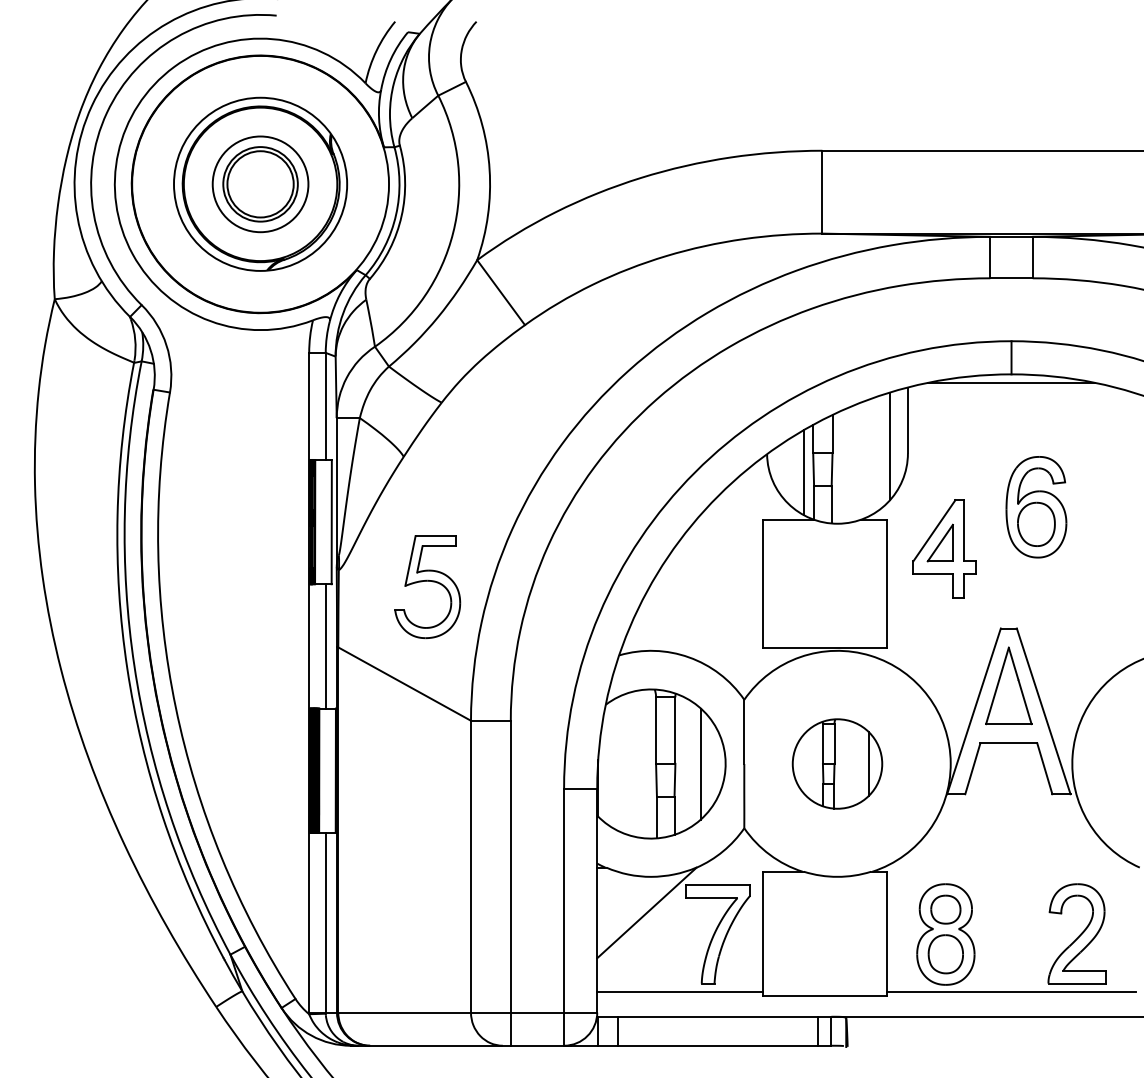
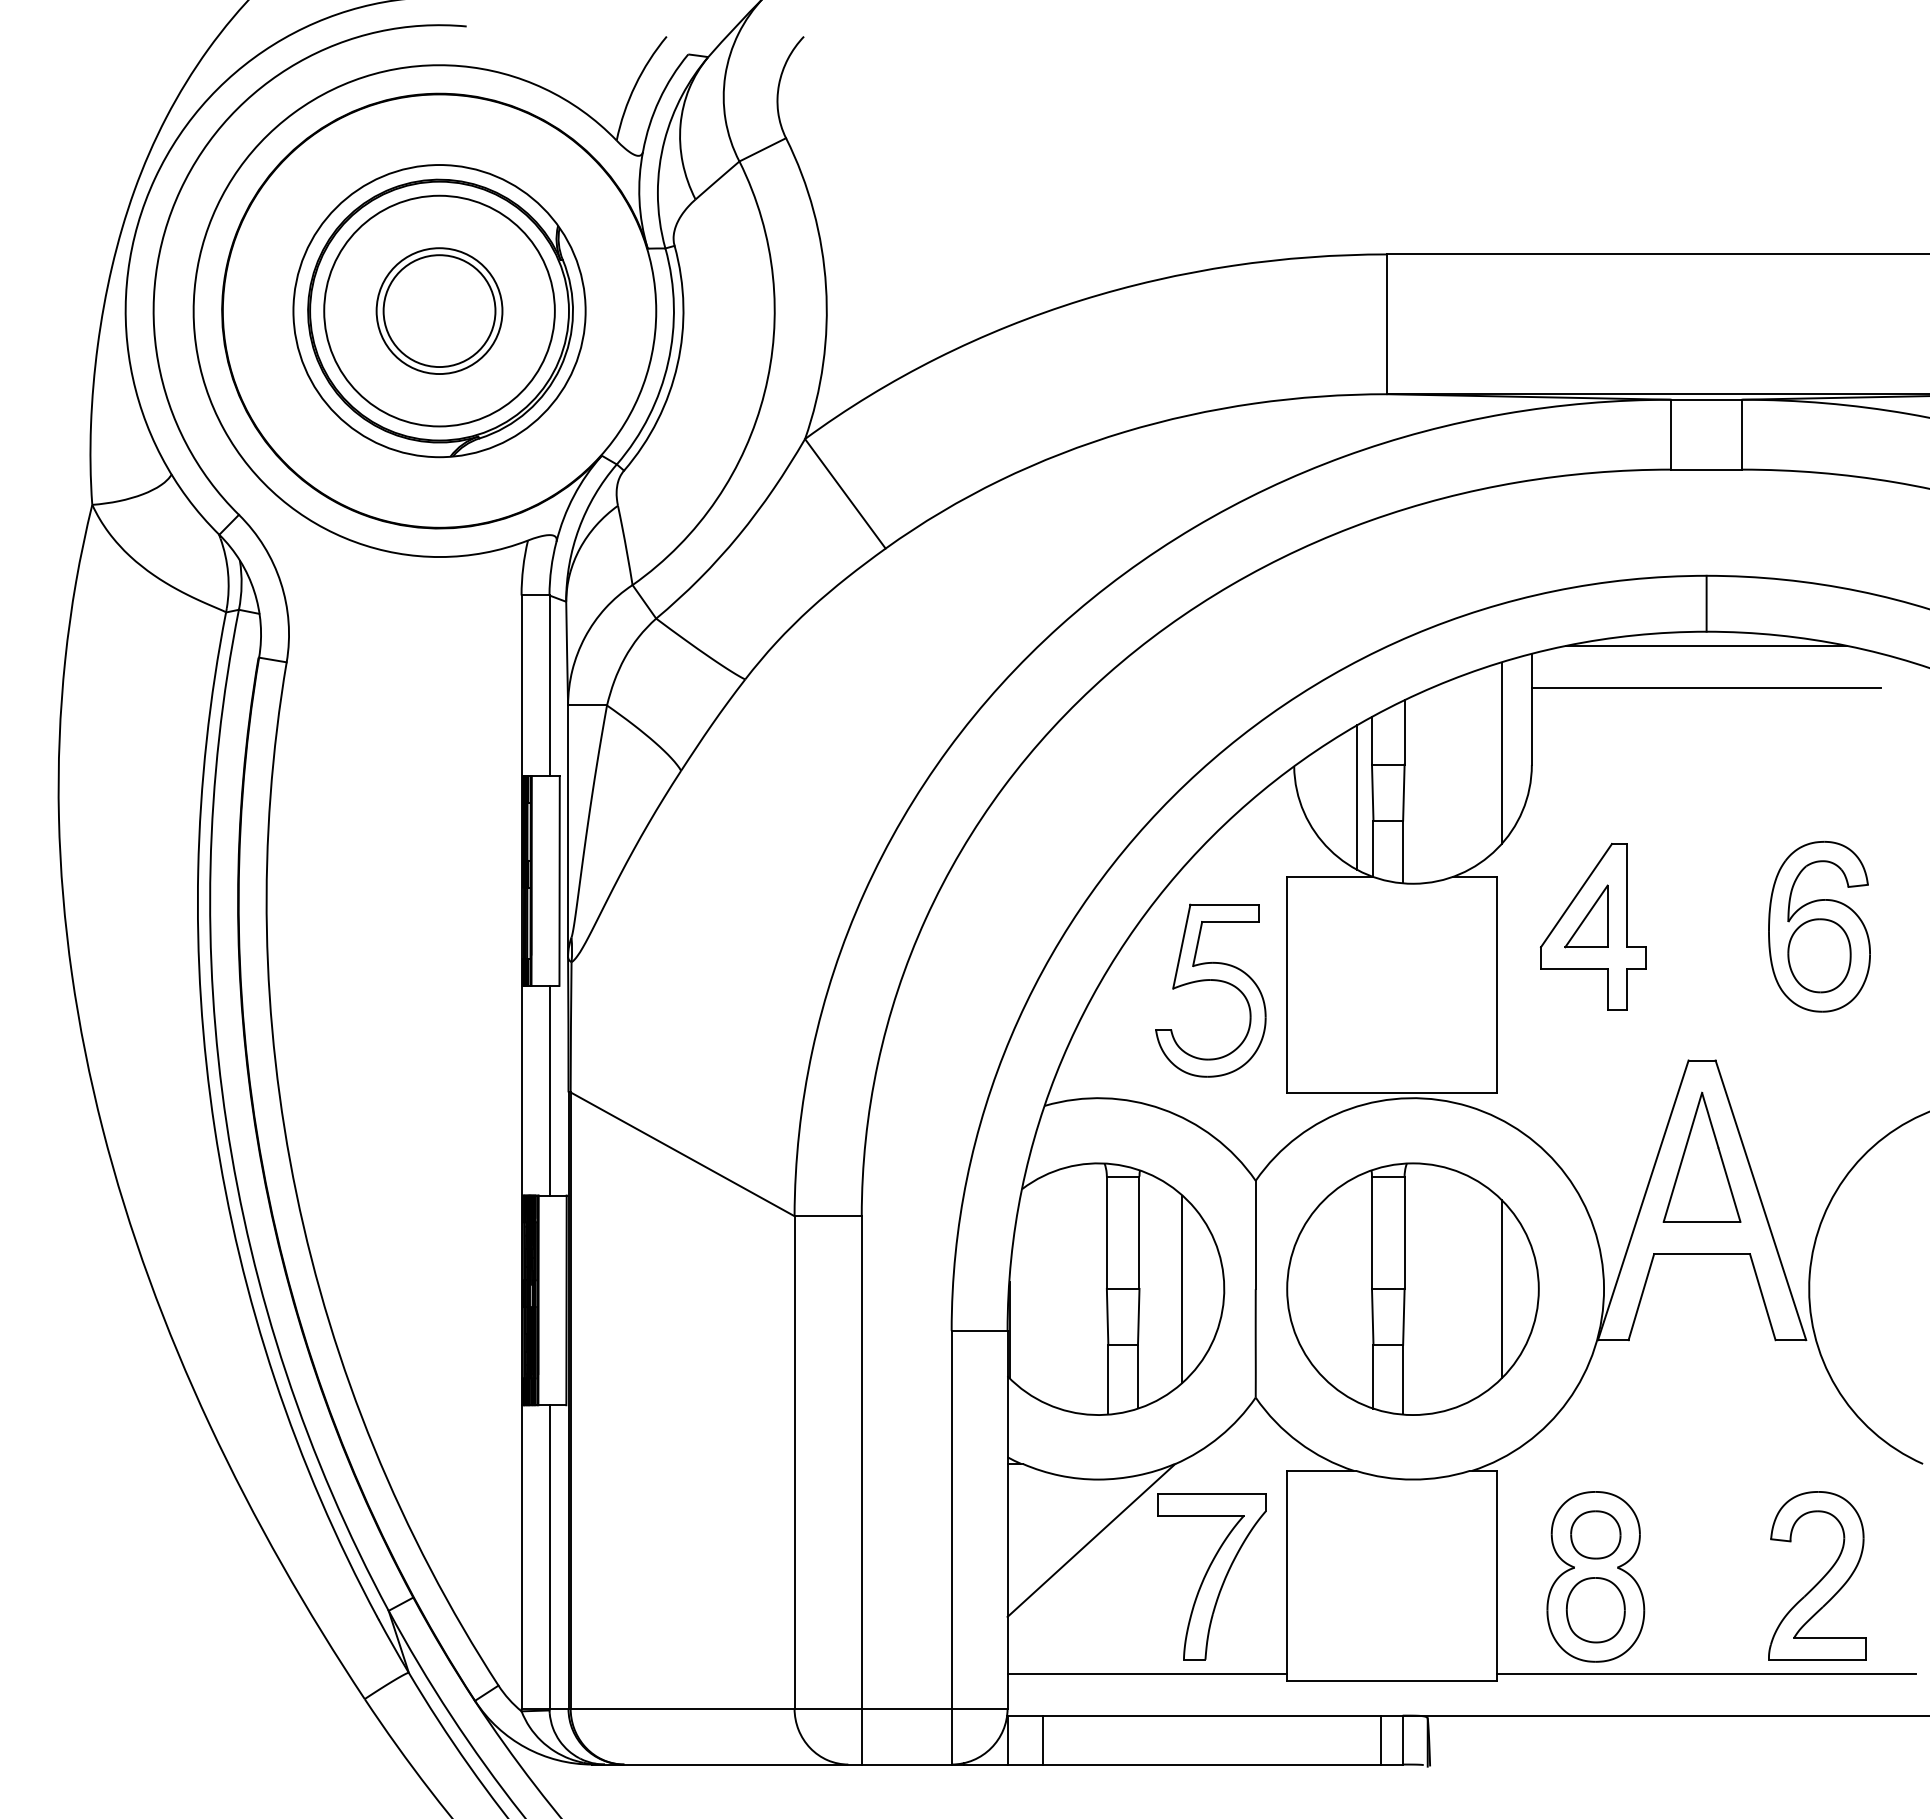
circle: (260, 184) -> (439, 311), size x1.43
line: (1011, 407) -> (1706, 687), added
part: (1036, 507) -> (1819, 927), moved
part: (427, 586) -> (1210, 989), moved
part: (837, 763) -> (1412, 1288), size x1.67

